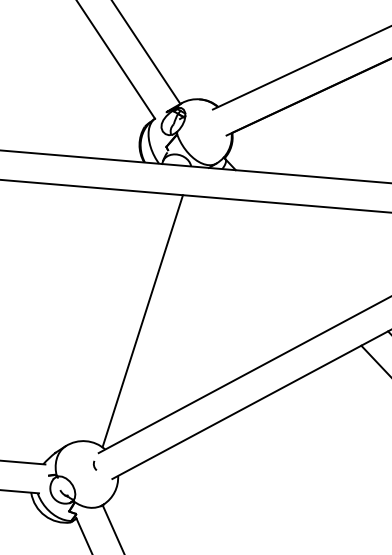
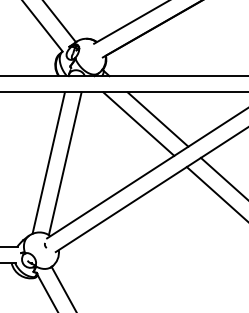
line: (315, 255) -> (157, 119), added
line: (280, 259) -> (138, 123), added
line: (112, 316) -> (48, 162), added

